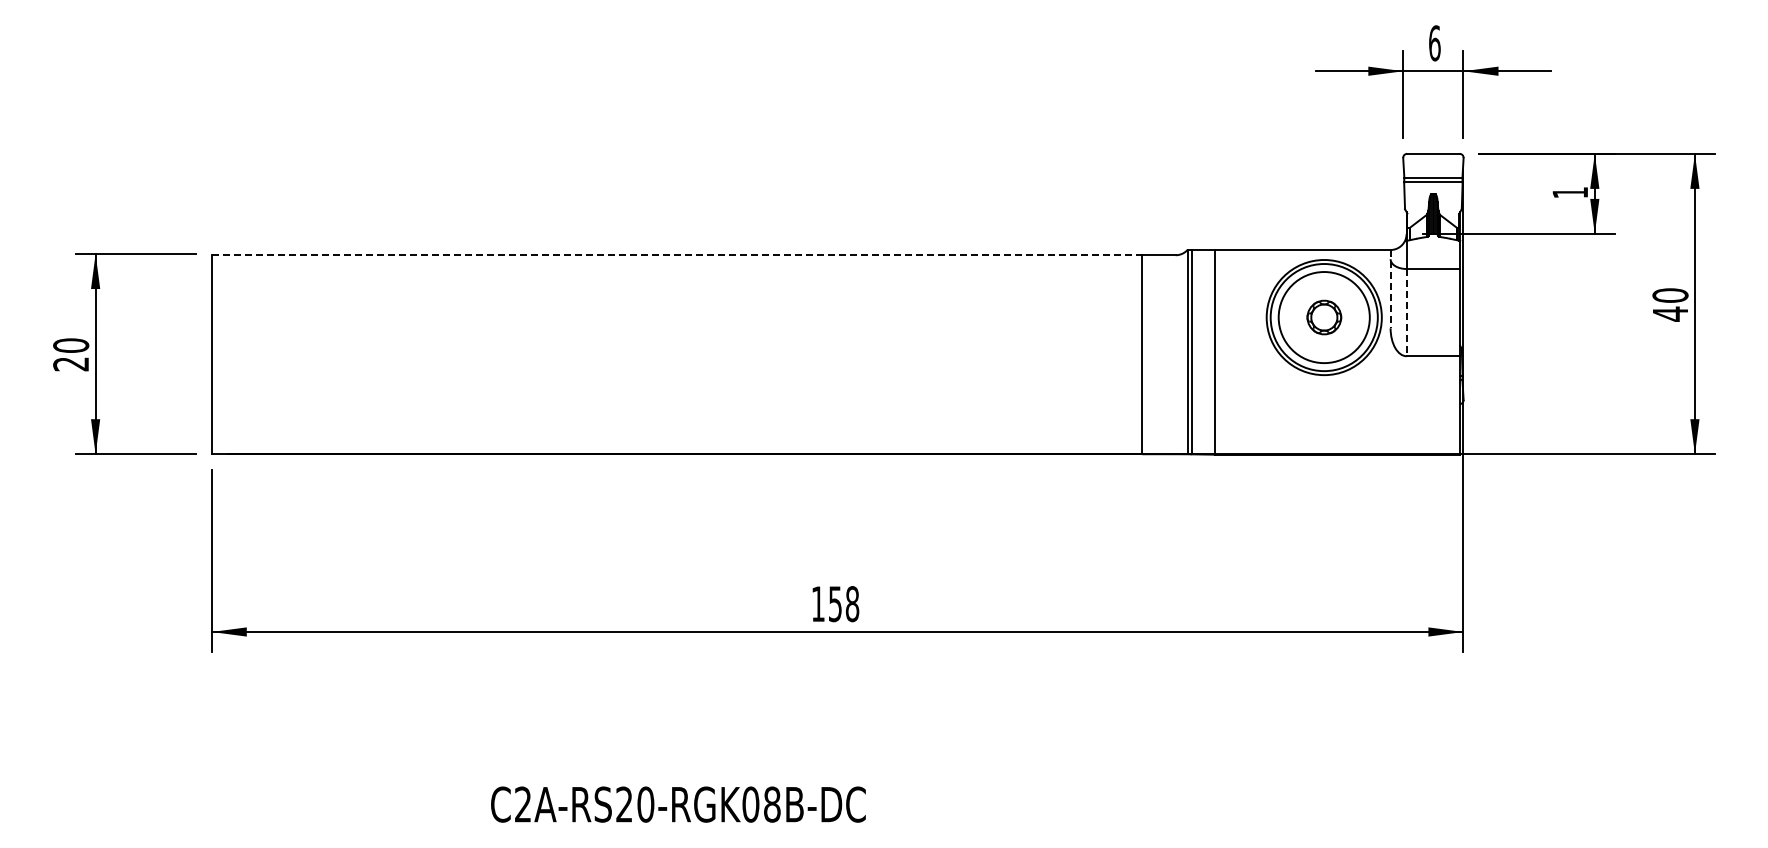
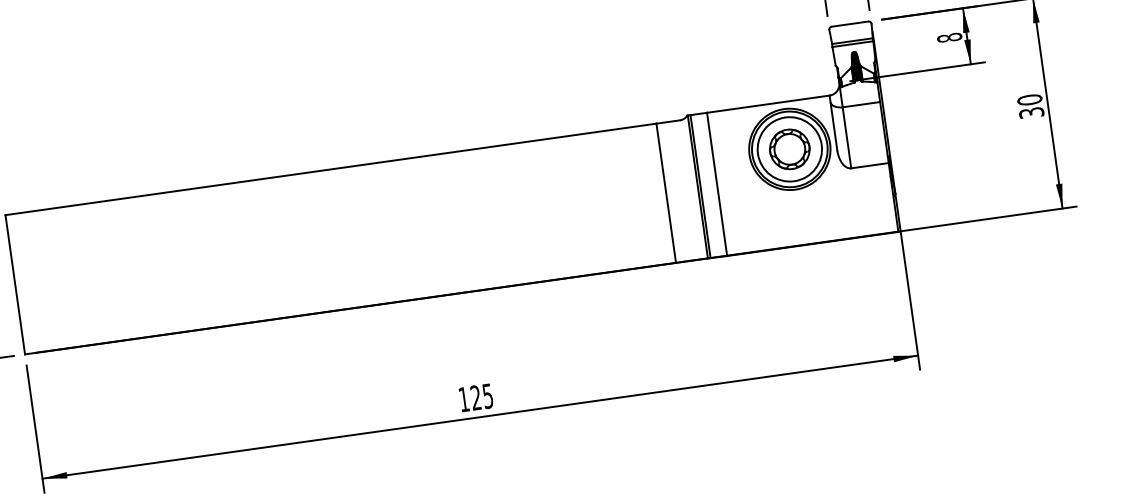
text: (1570, 192) -> (949, 37), 1 -> 8
line: (677, 255) -> (331, 169), dashed -> solid
line: (1390, 289) -> (833, 123), dashed -> solid
line: (1406, 312) -> (846, 137), dashed -> solid
text: (1670, 313) -> (1031, 112), 40 -> 30
part: (1324, 317) -> (789, 149), size x1.67
text: (844, 604) -> (482, 397), 158 -> 125

